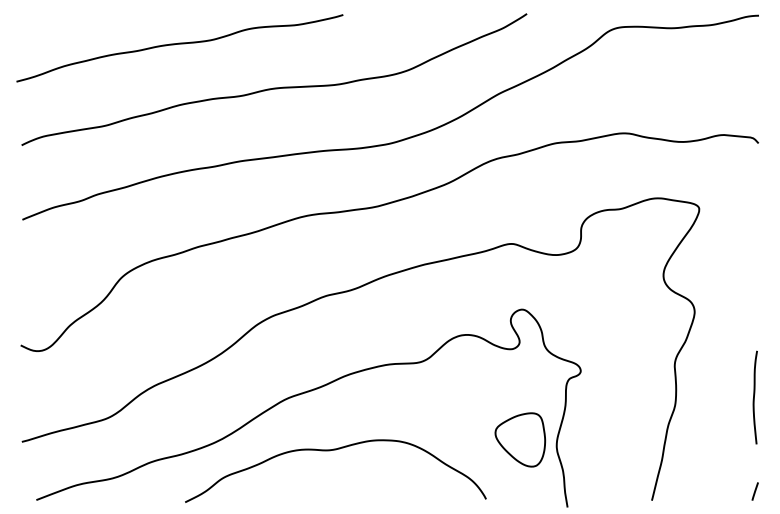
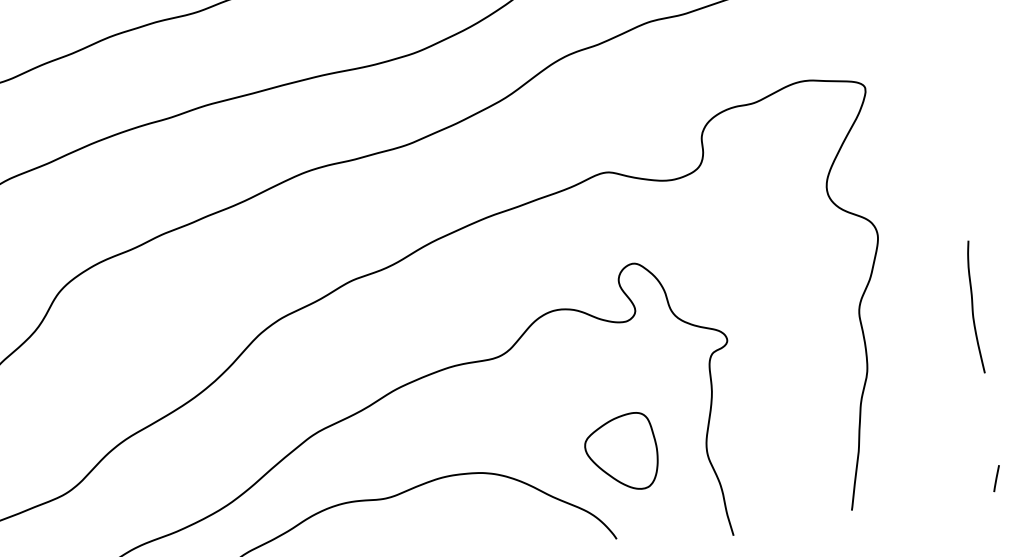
curve: (754, 397) -> (973, 307), moved
part: (520, 439) -> (621, 452), moved

